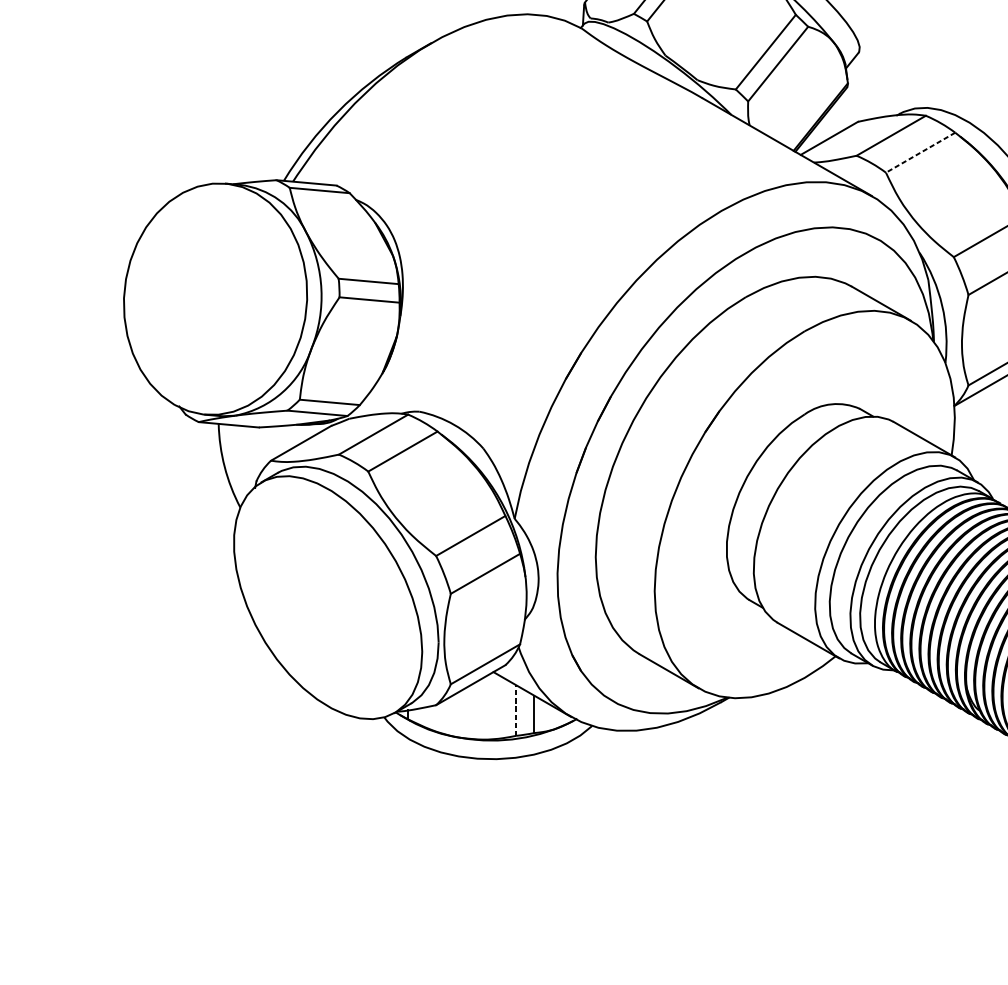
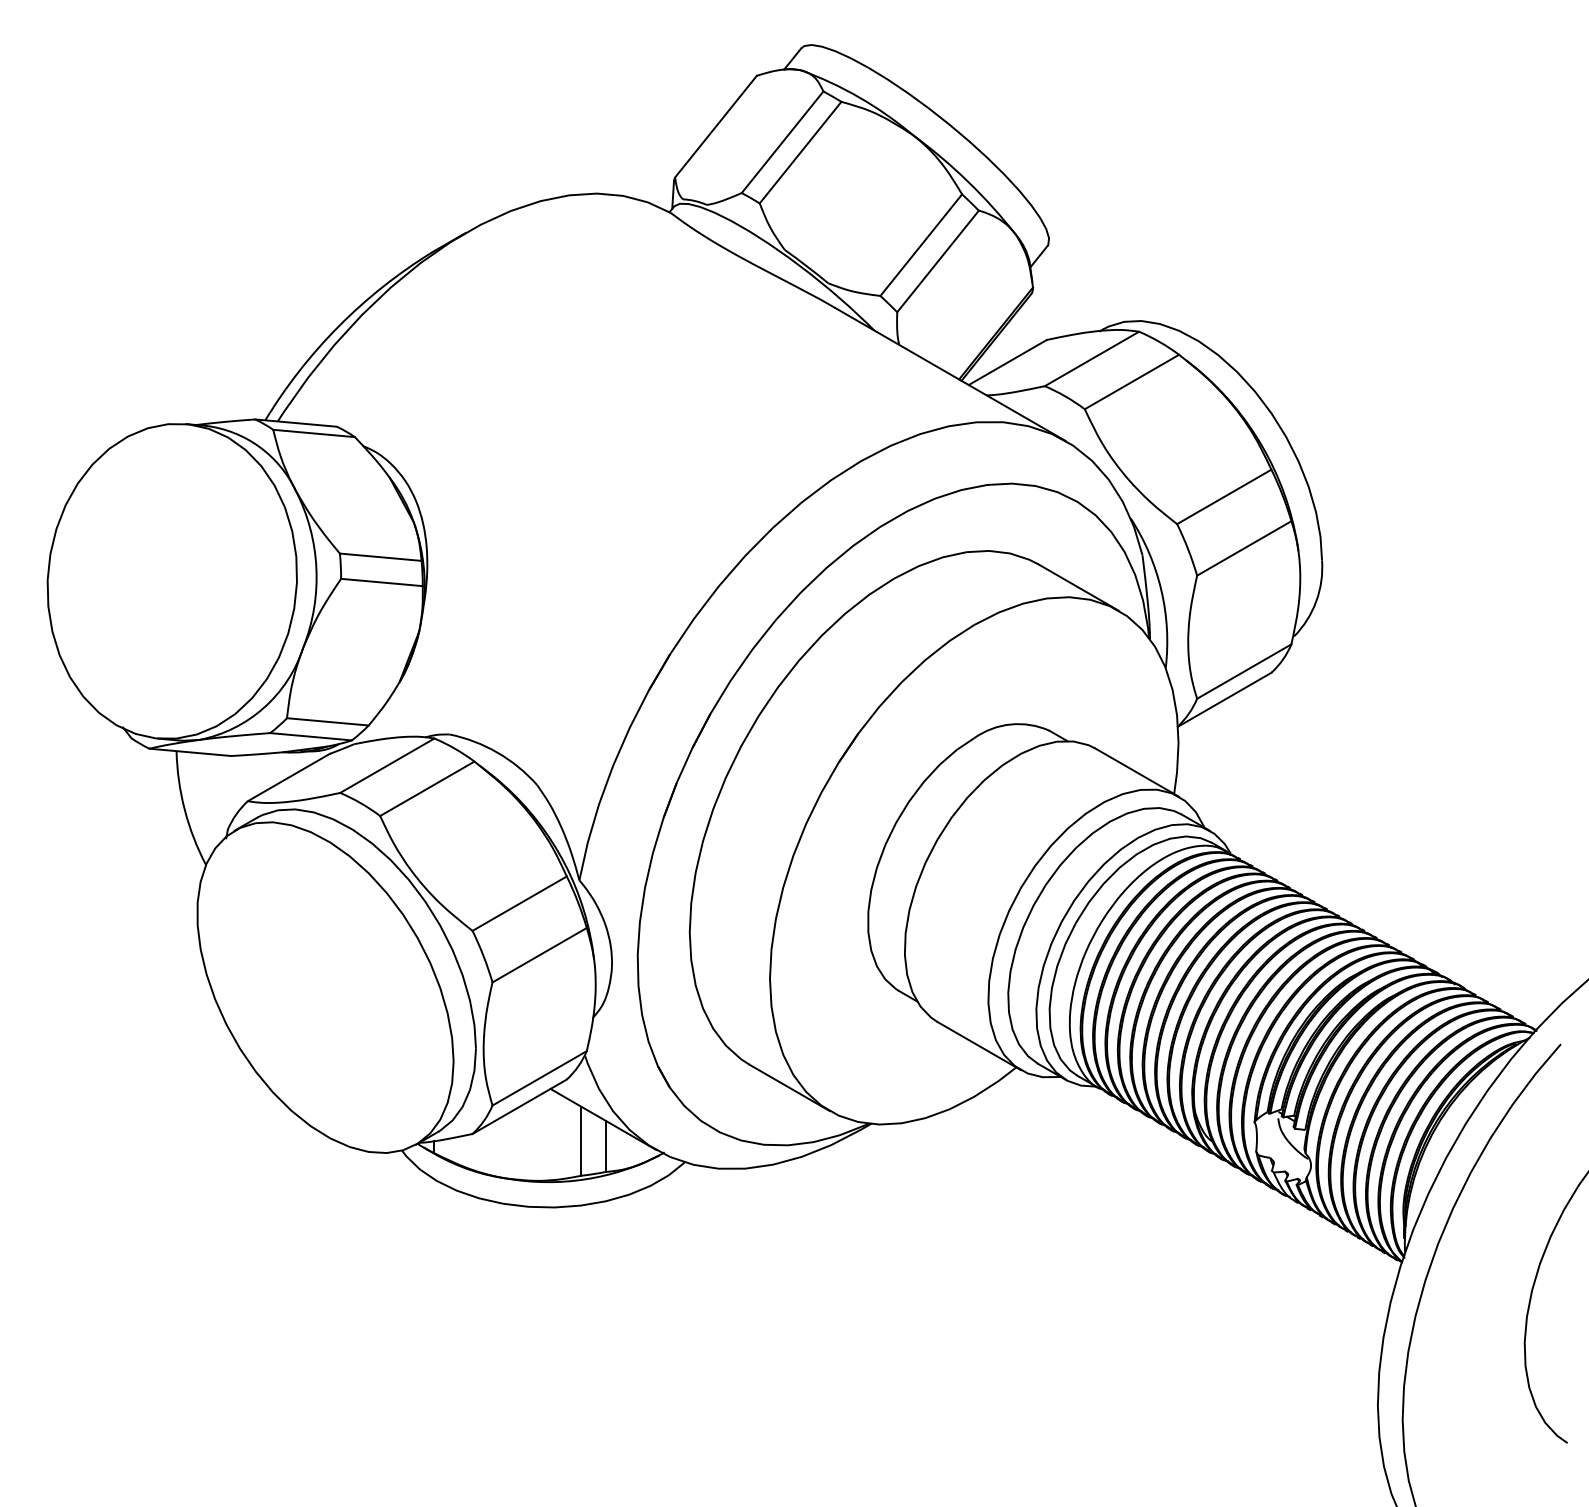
line: (920, 153) -> (1131, 382), dashed -> solid
line: (516, 710) -> (581, 1141), dashed -> solid

